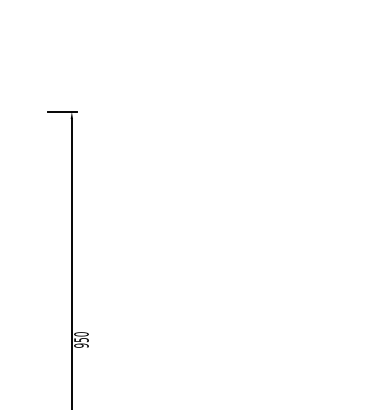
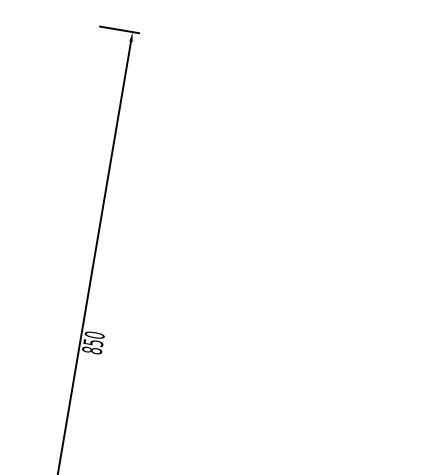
text: (81, 345) -> (92, 350), 950 -> 850

